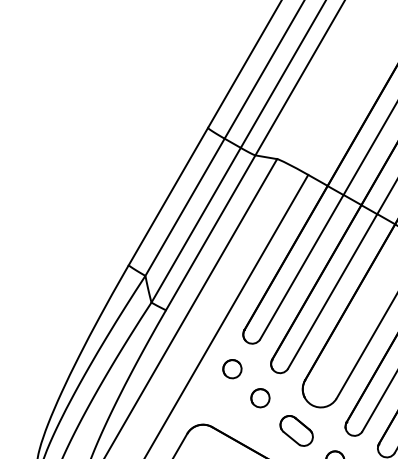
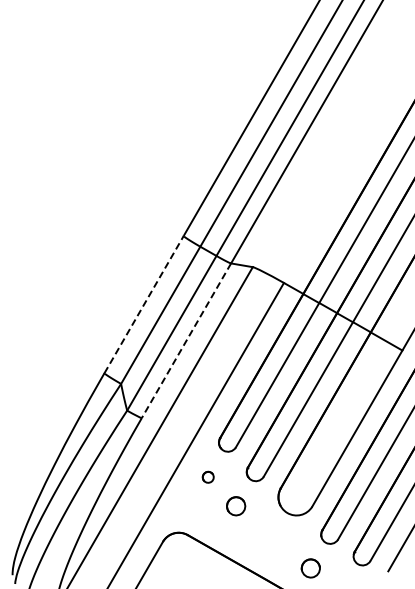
line: (168, 196) -> (144, 304), solid -> dashed
line: (210, 233) -> (186, 341), solid -> dashed
part: (232, 369) -> (208, 477), size x0.6
part: (296, 430) -> (272, 538), removed

